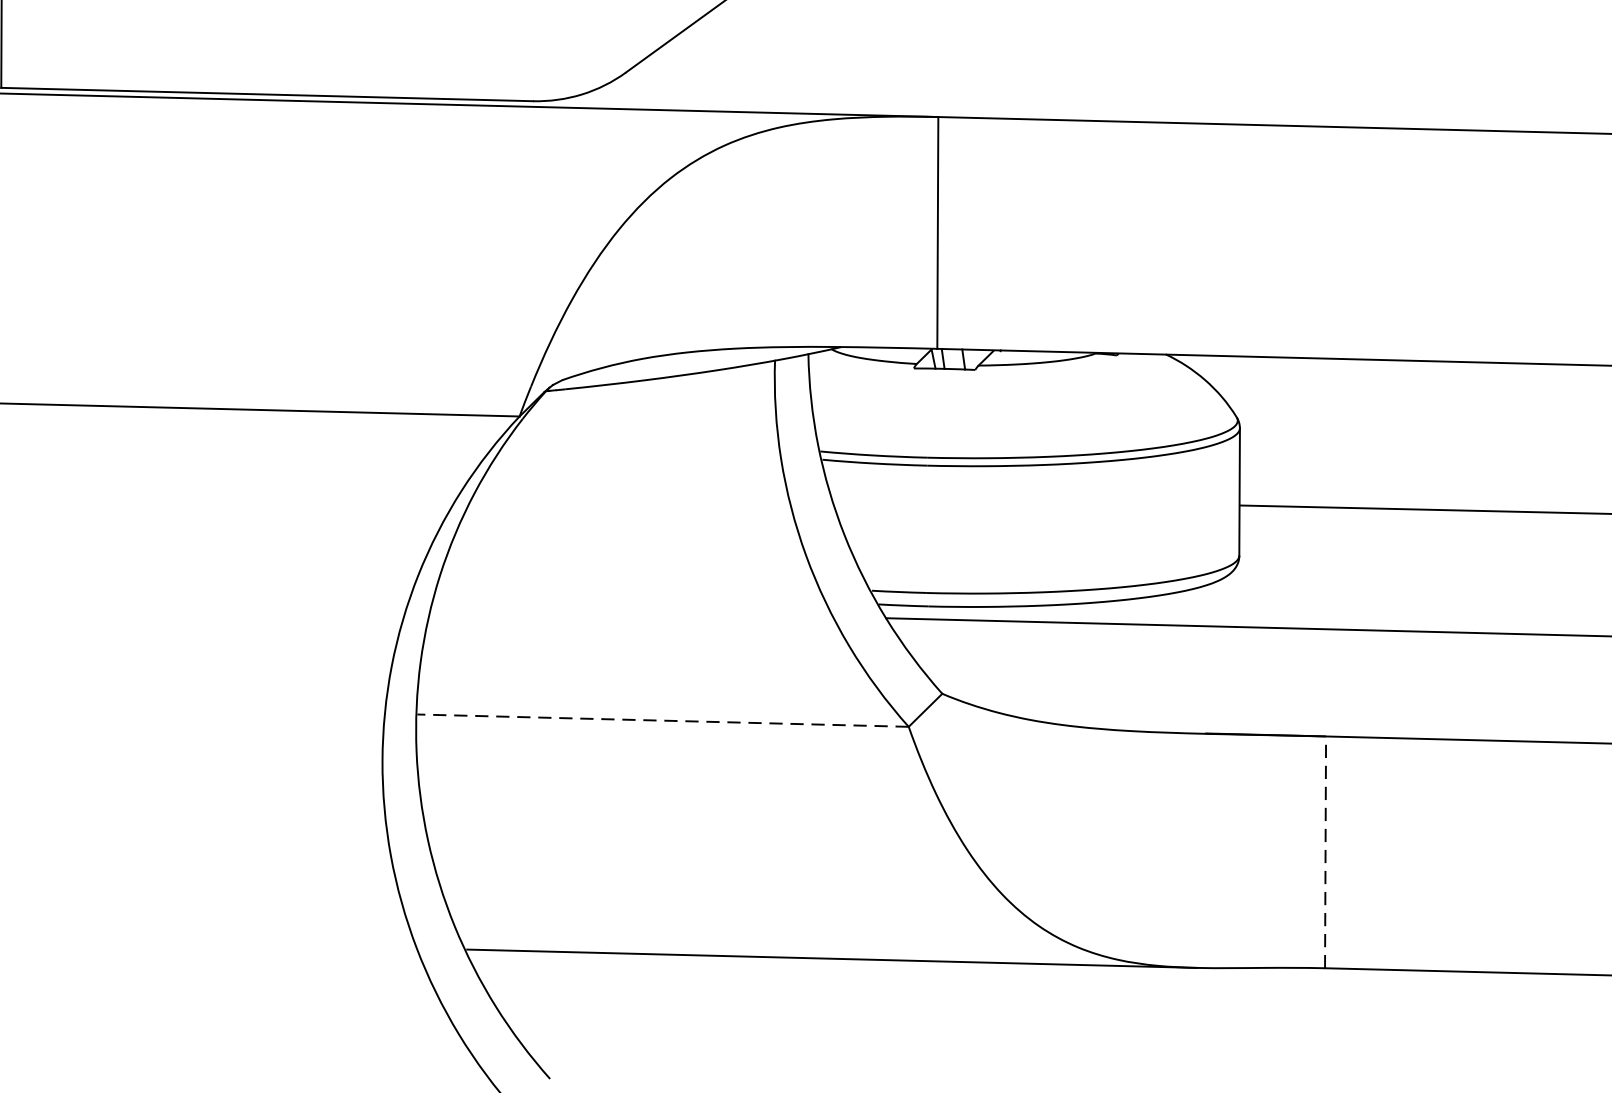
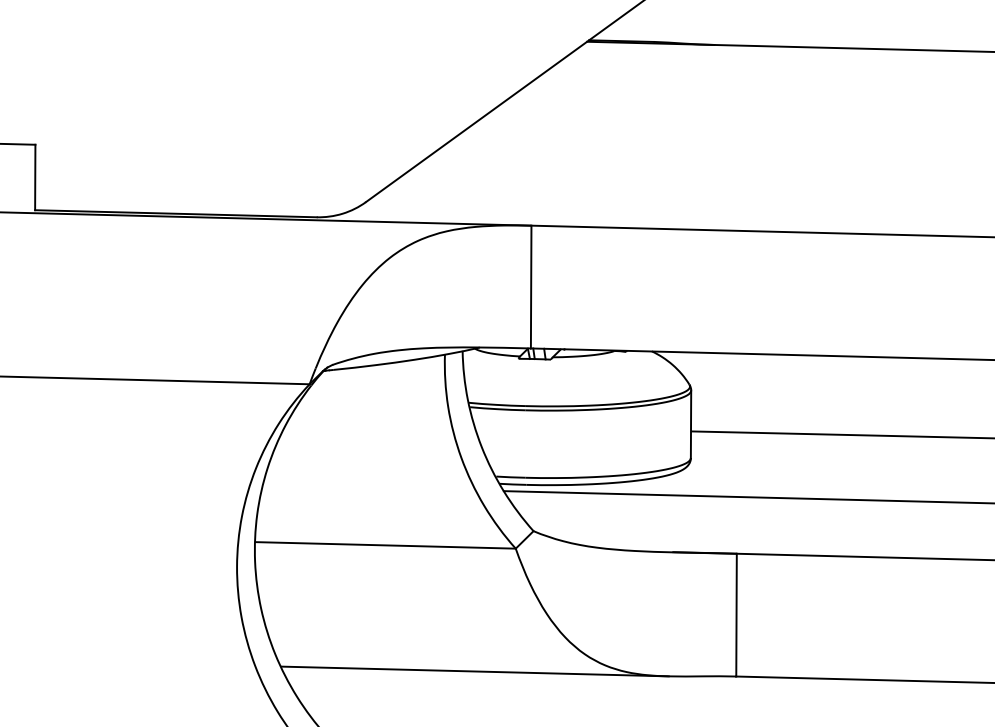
line: (662, 720) -> (385, 545), dashed -> solid
line: (1325, 851) -> (736, 614), dashed -> solid

